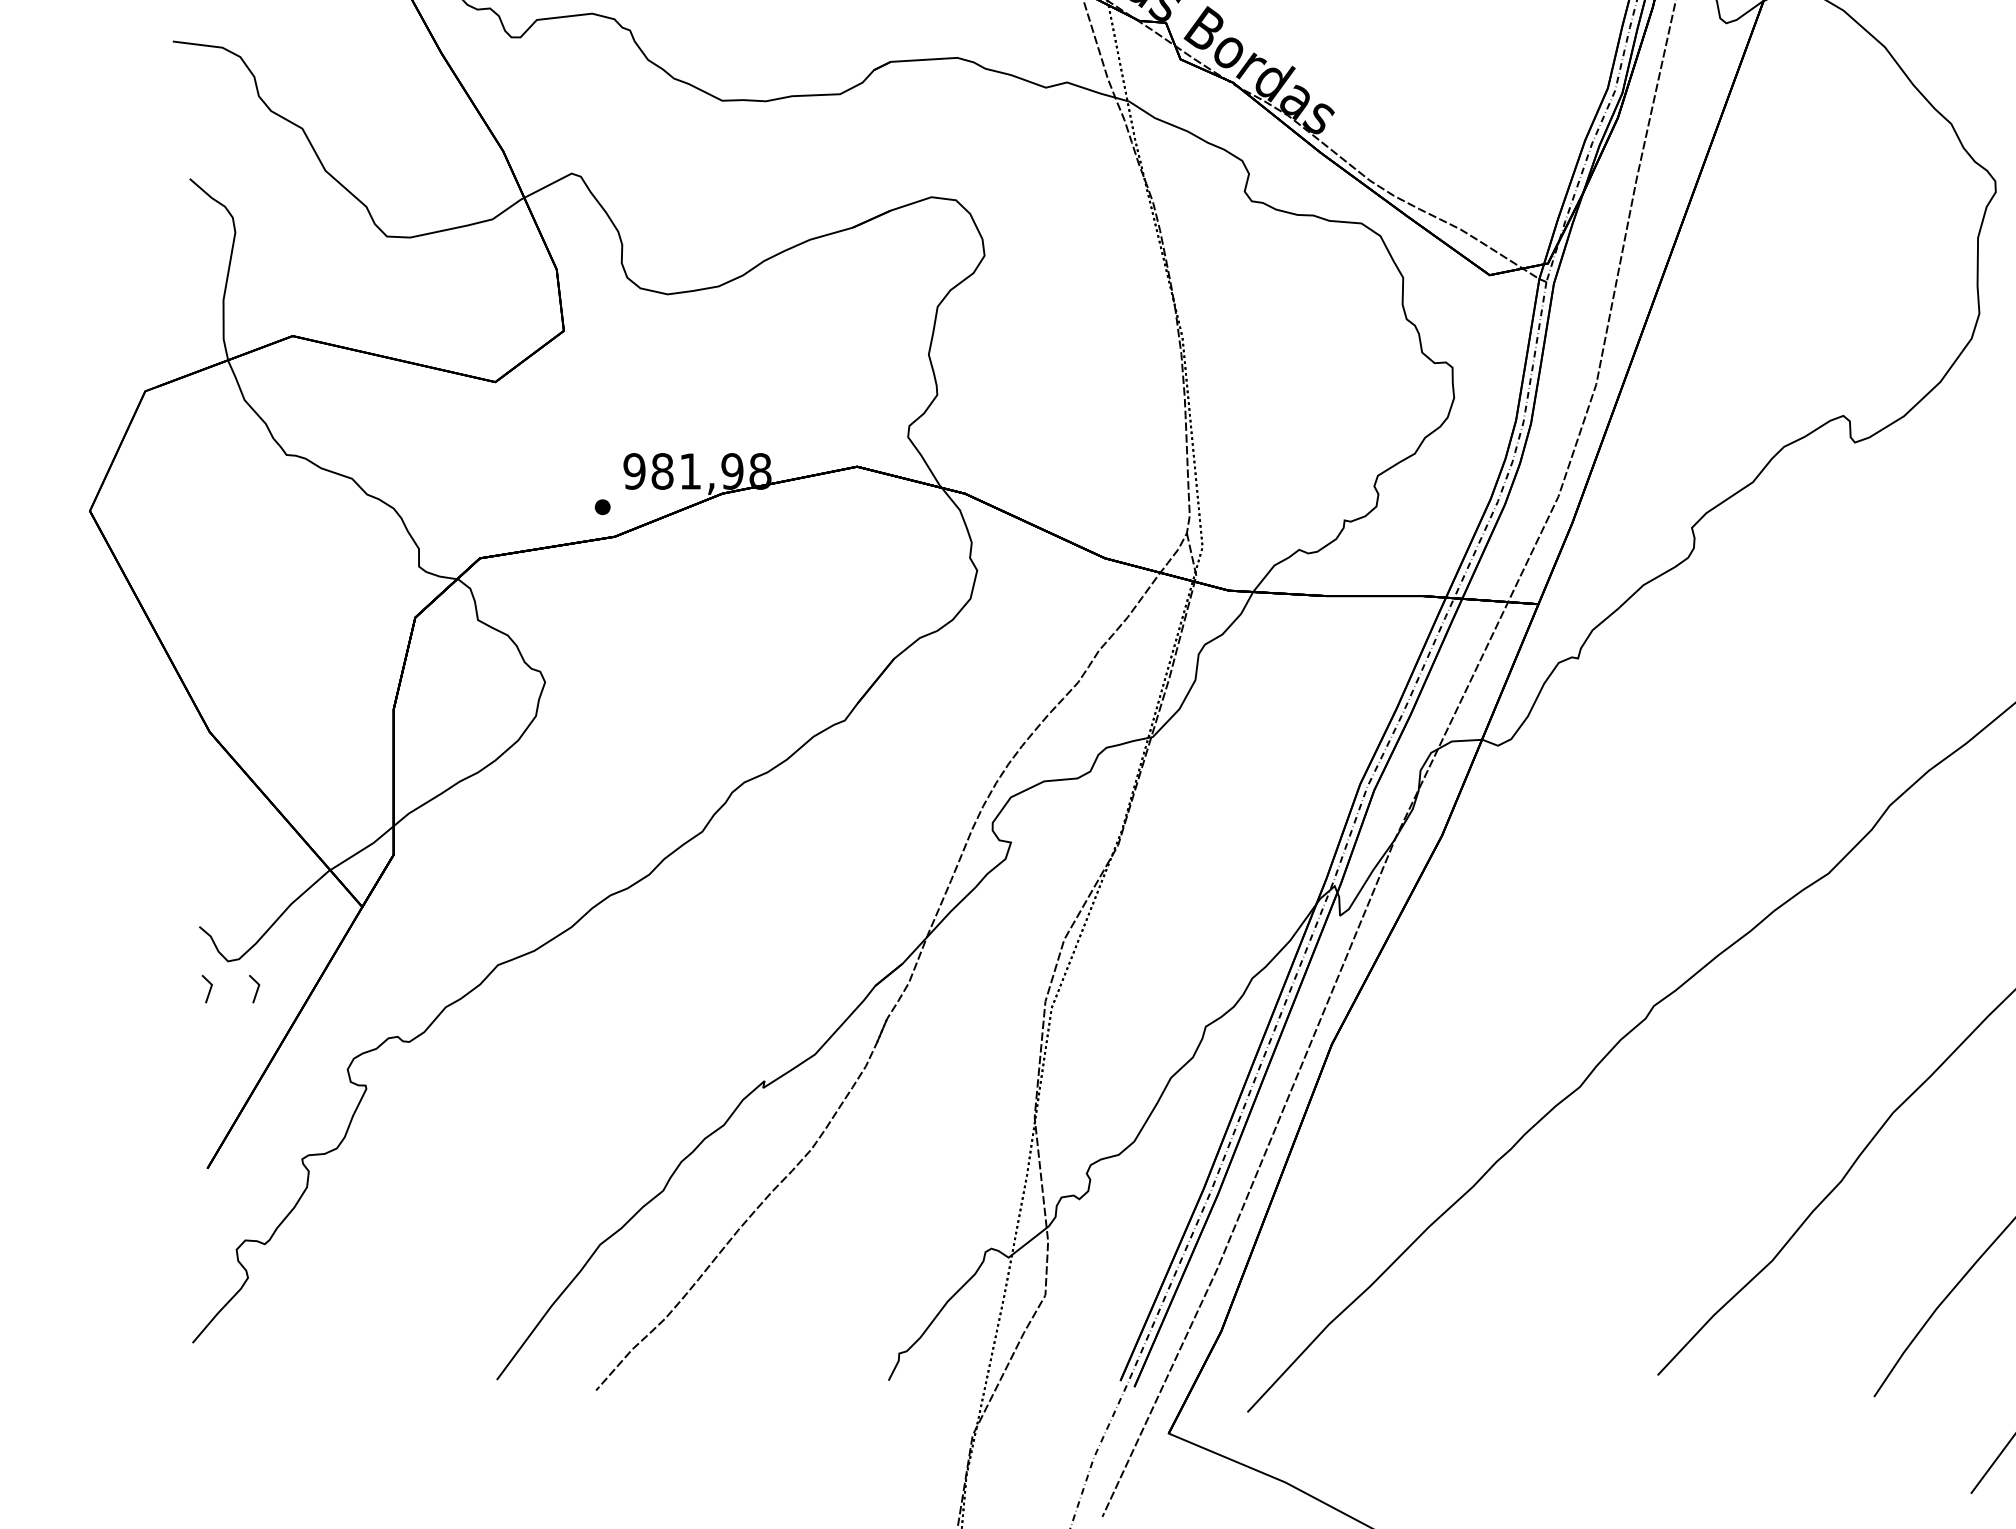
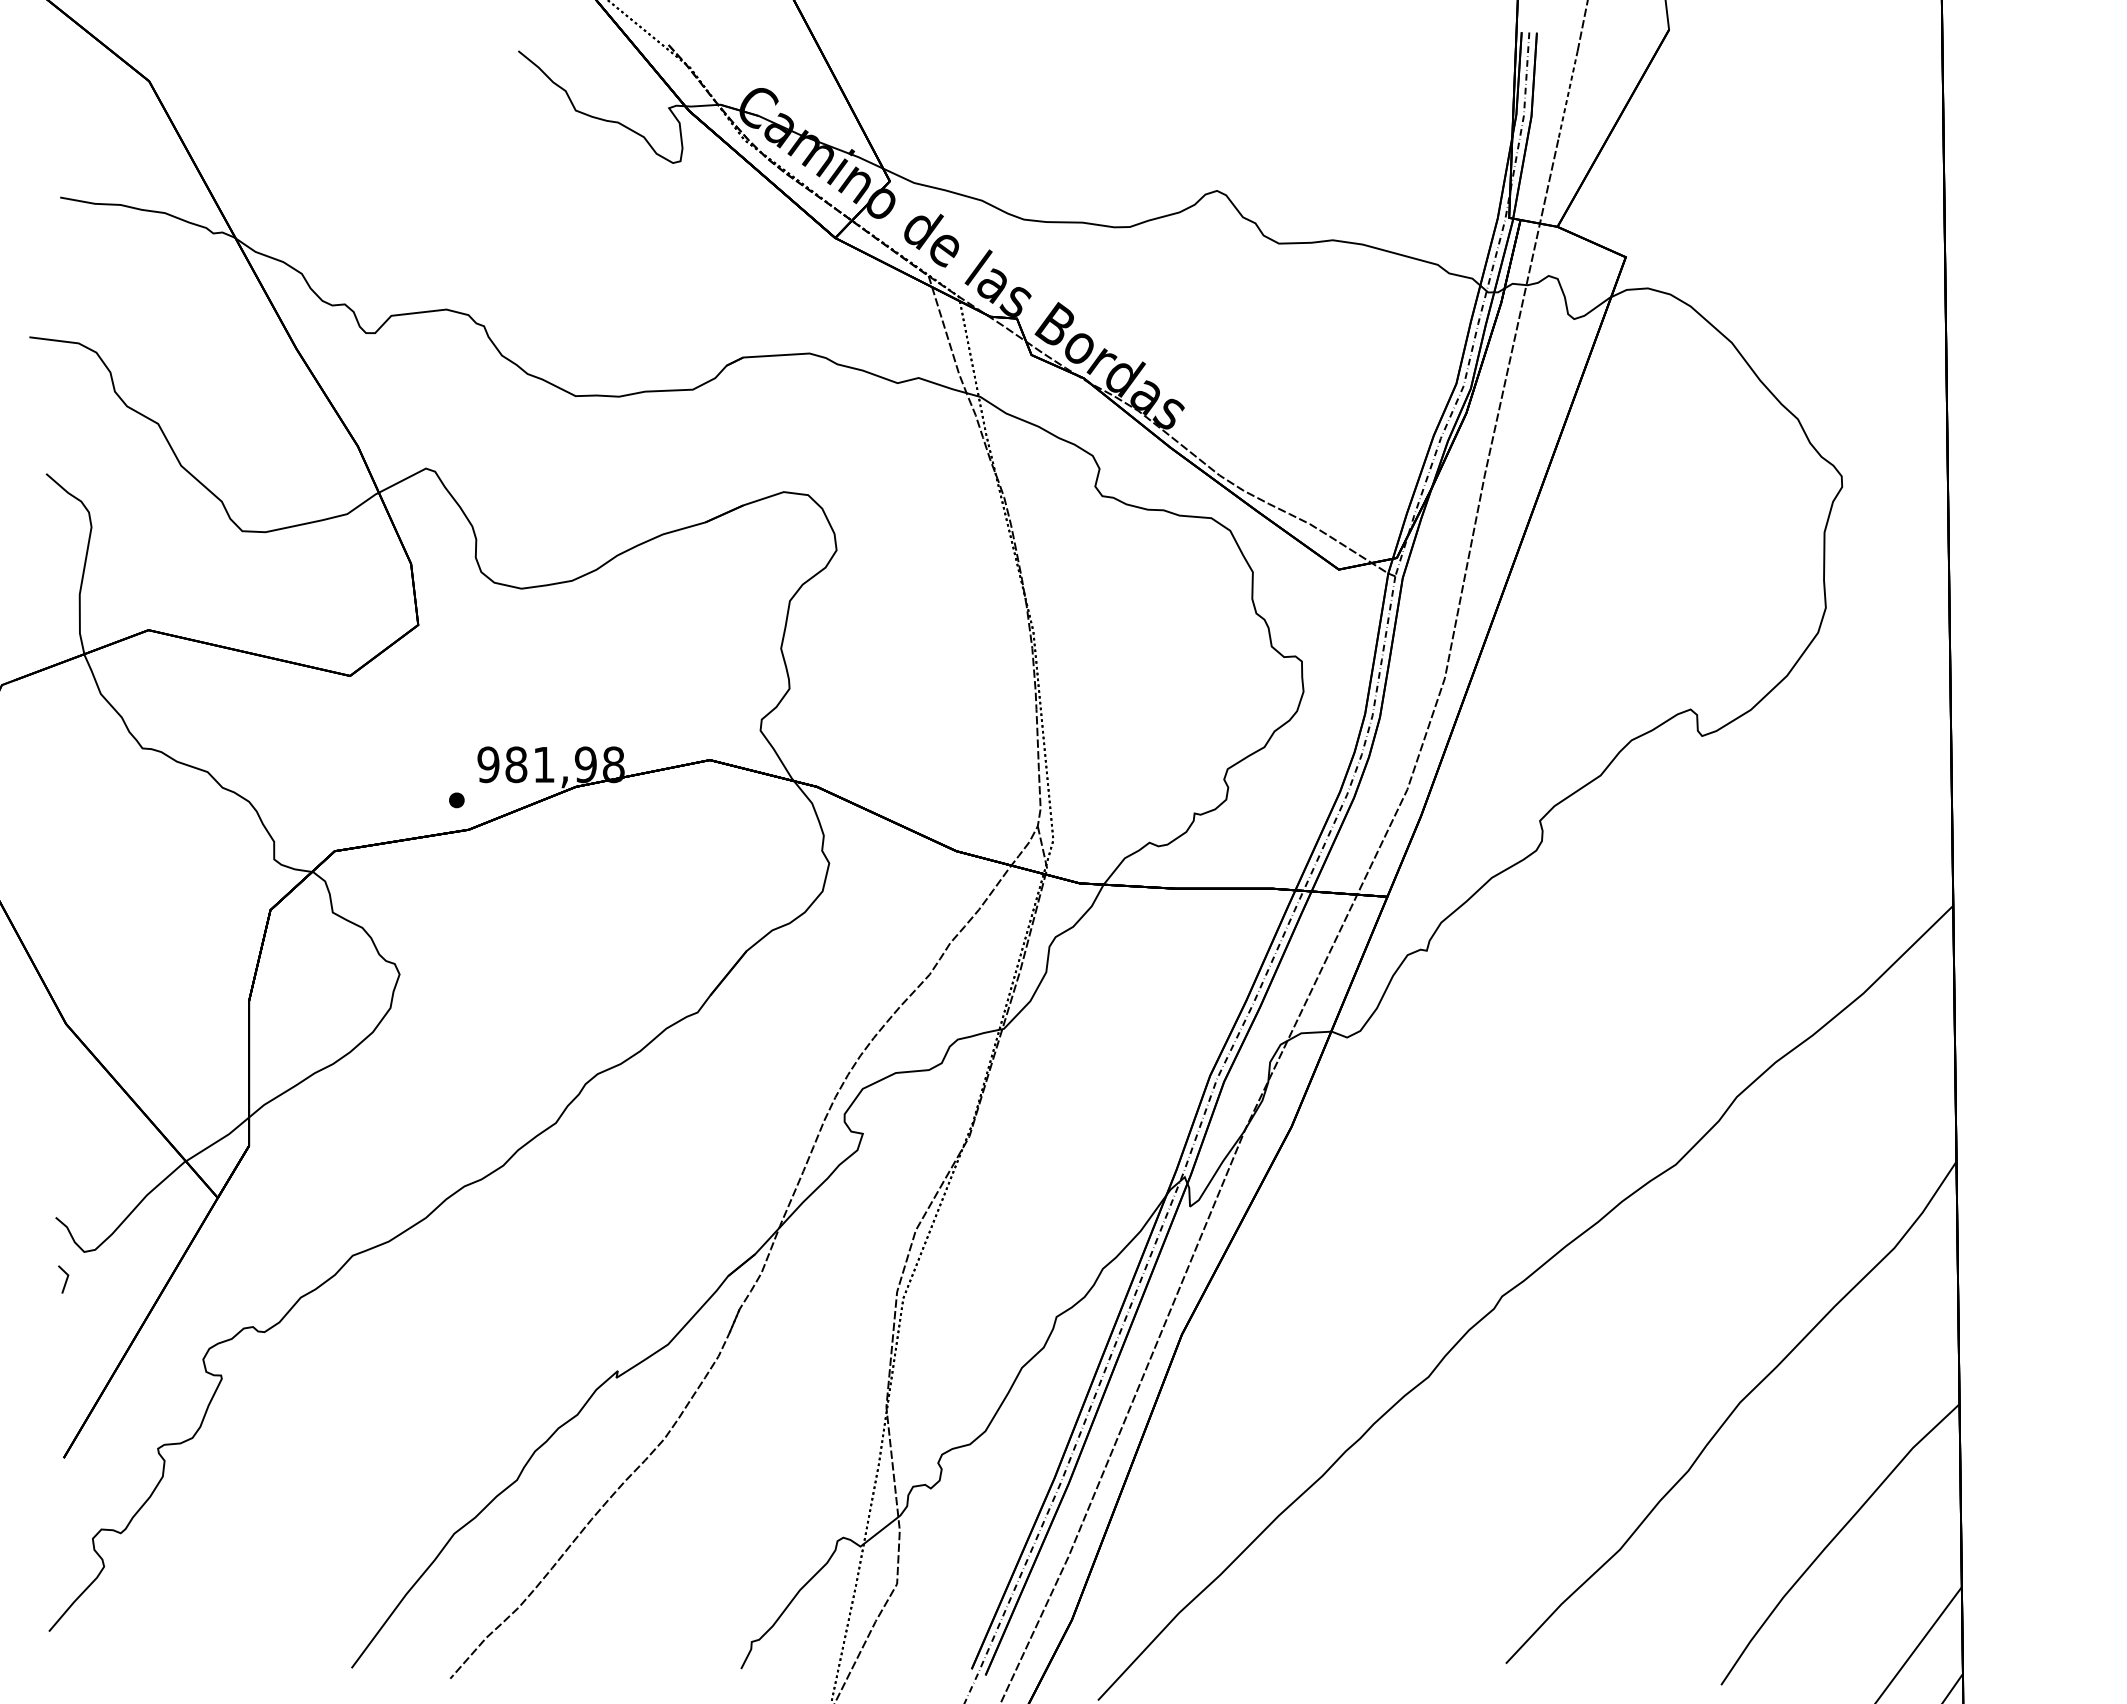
line: (256, 990) -> (112, 1280), removed

